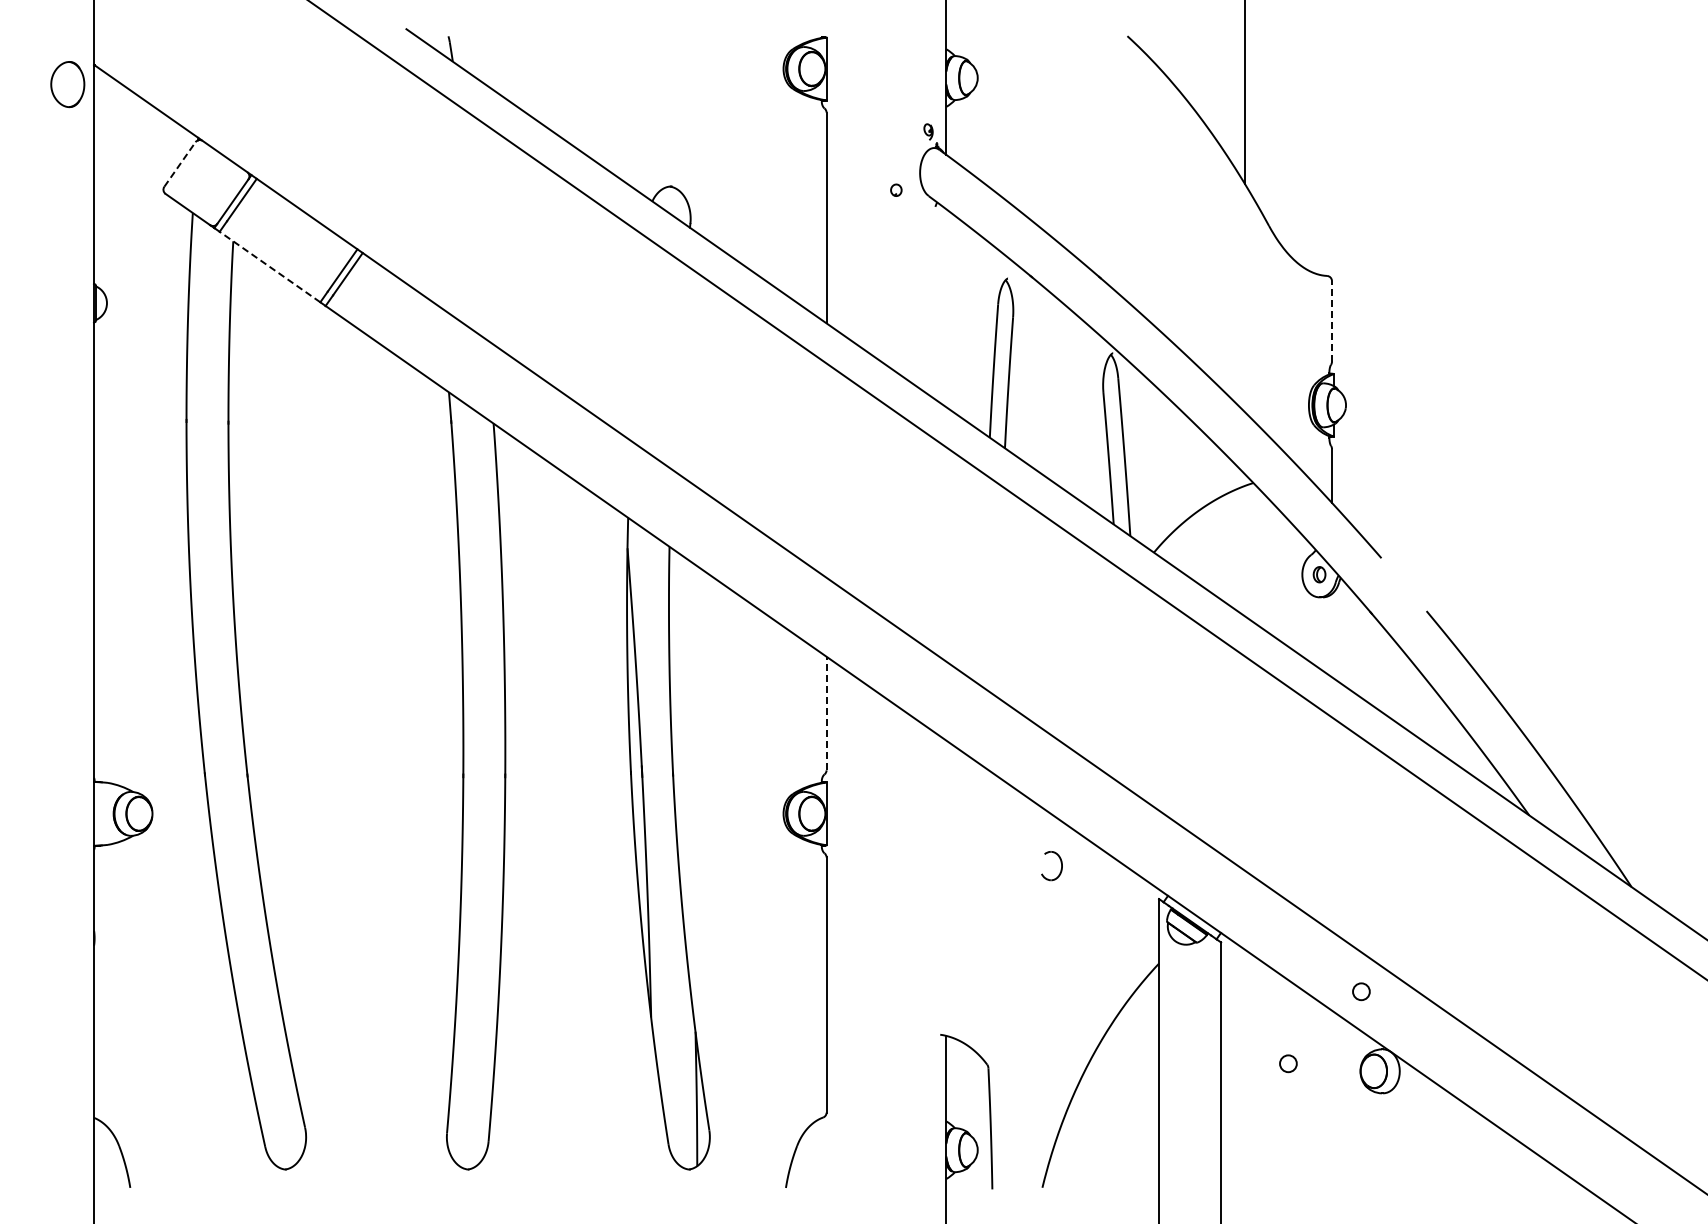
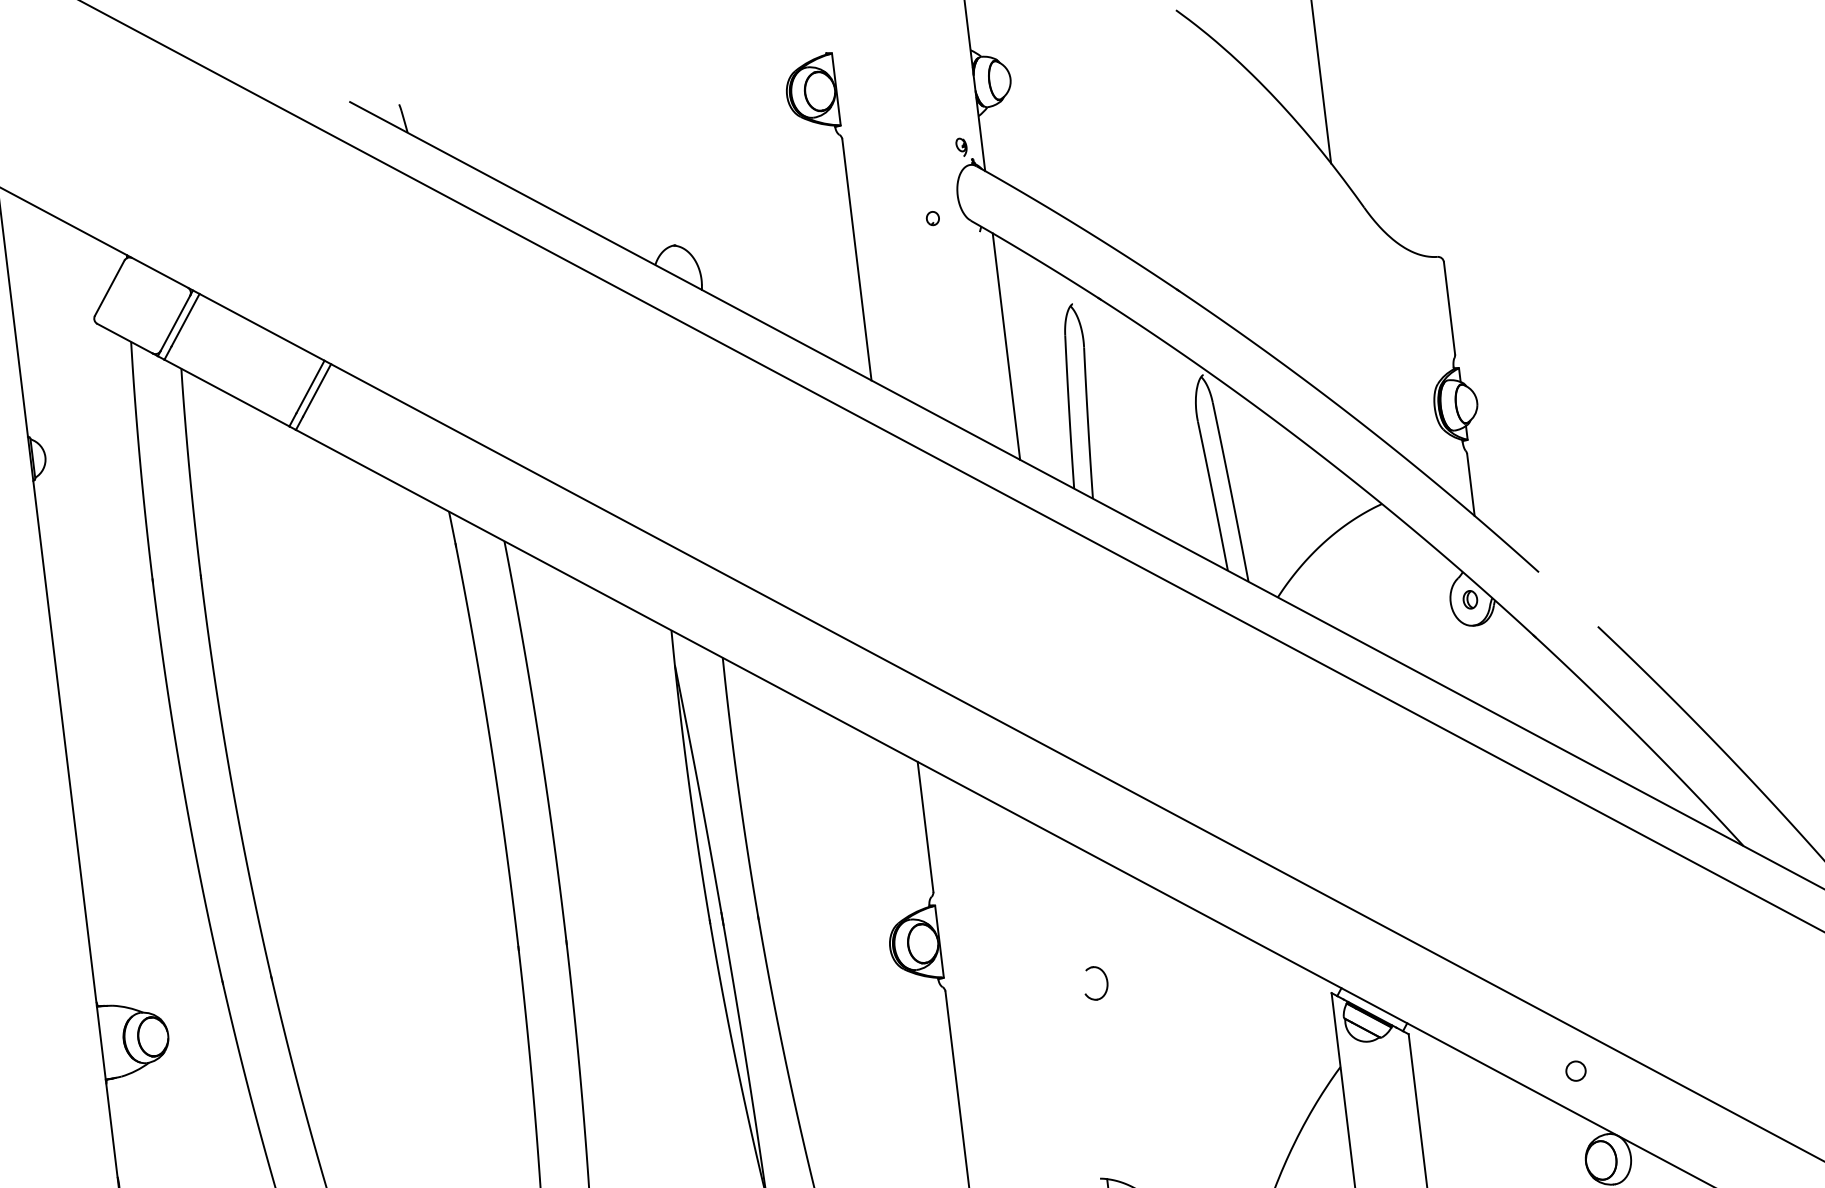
line: (180, 164) -> (110, 288), dashed -> solid
line: (269, 266) -> (226, 392), dashed -> solid
line: (946, 308) -> (1006, 346), added
line: (1331, 320) -> (1448, 307), dashed -> solid
line: (826, 713) -> (925, 826), dashed -> solid
part: (1060, 869) -> (1106, 986), moved
circle: (1288, 1063) -> (1502, 1163), removed

